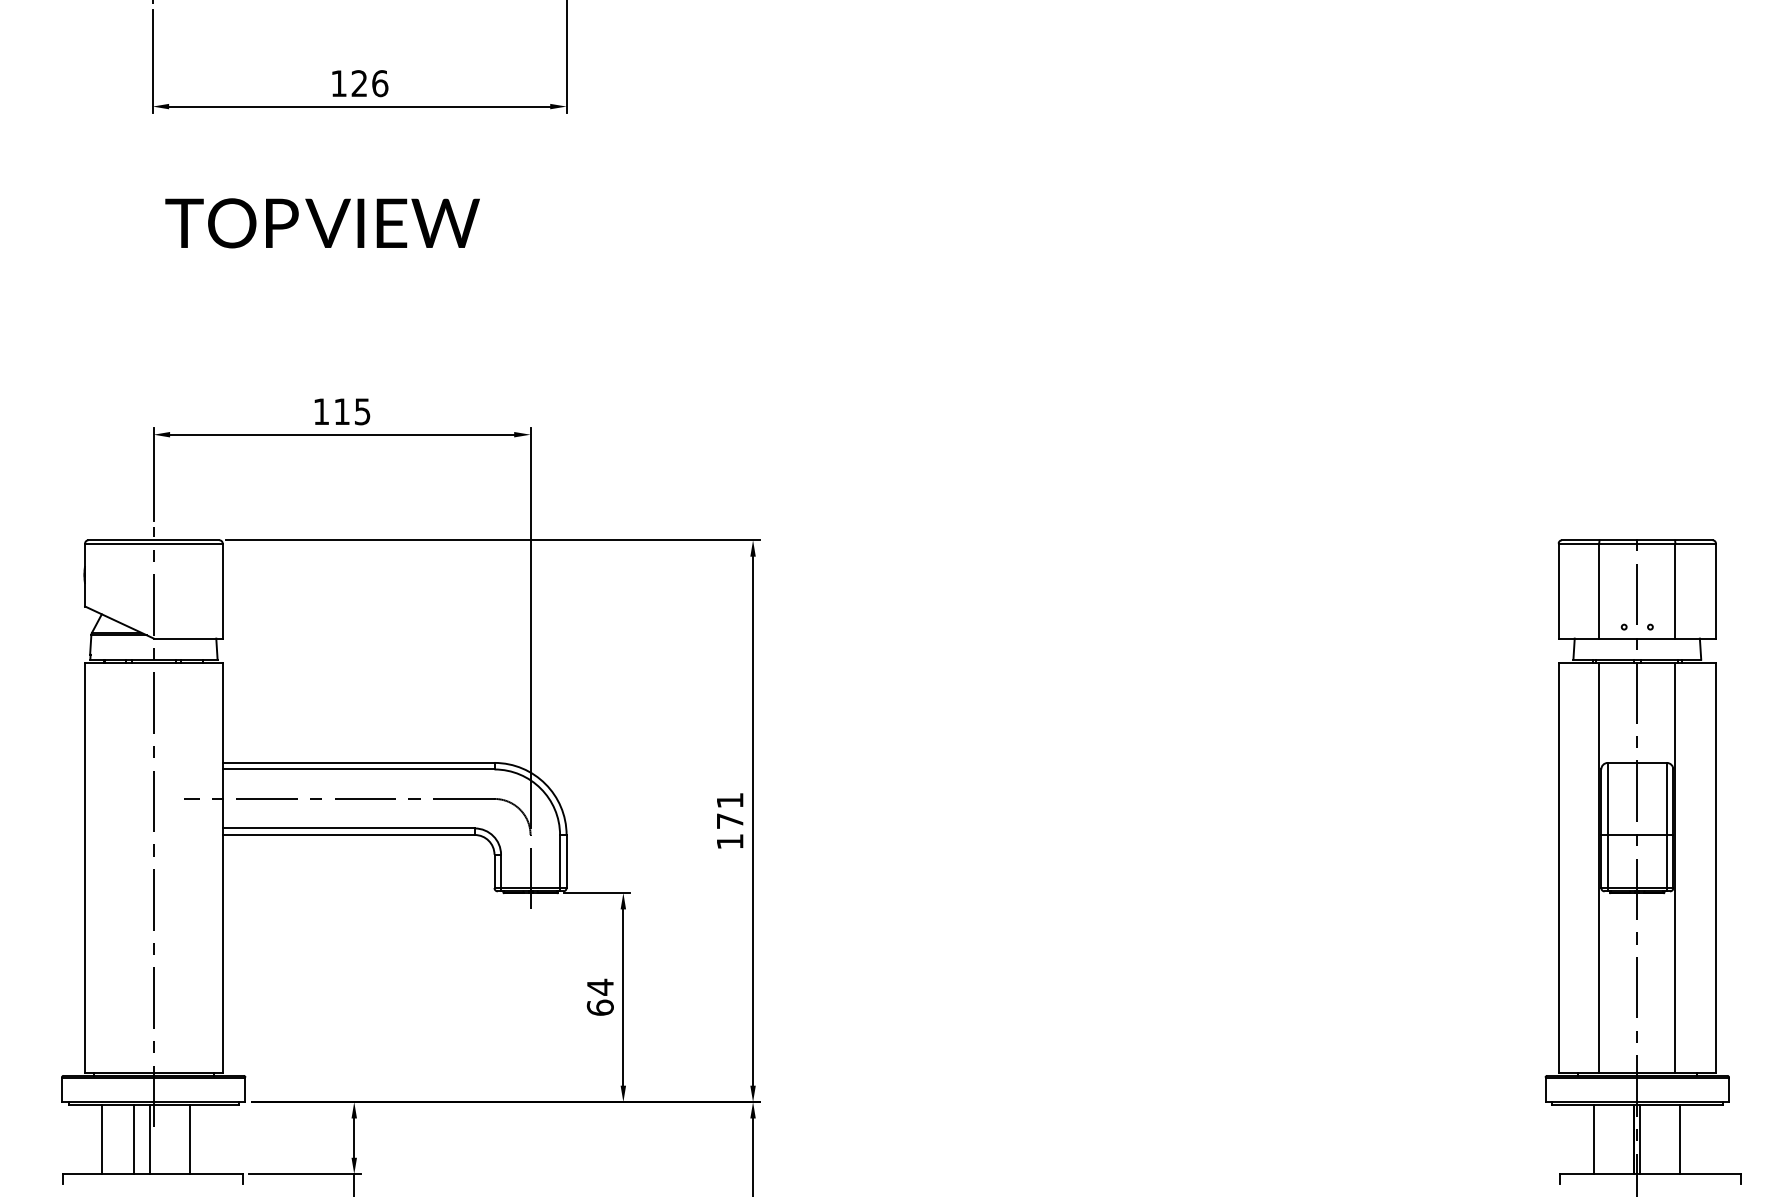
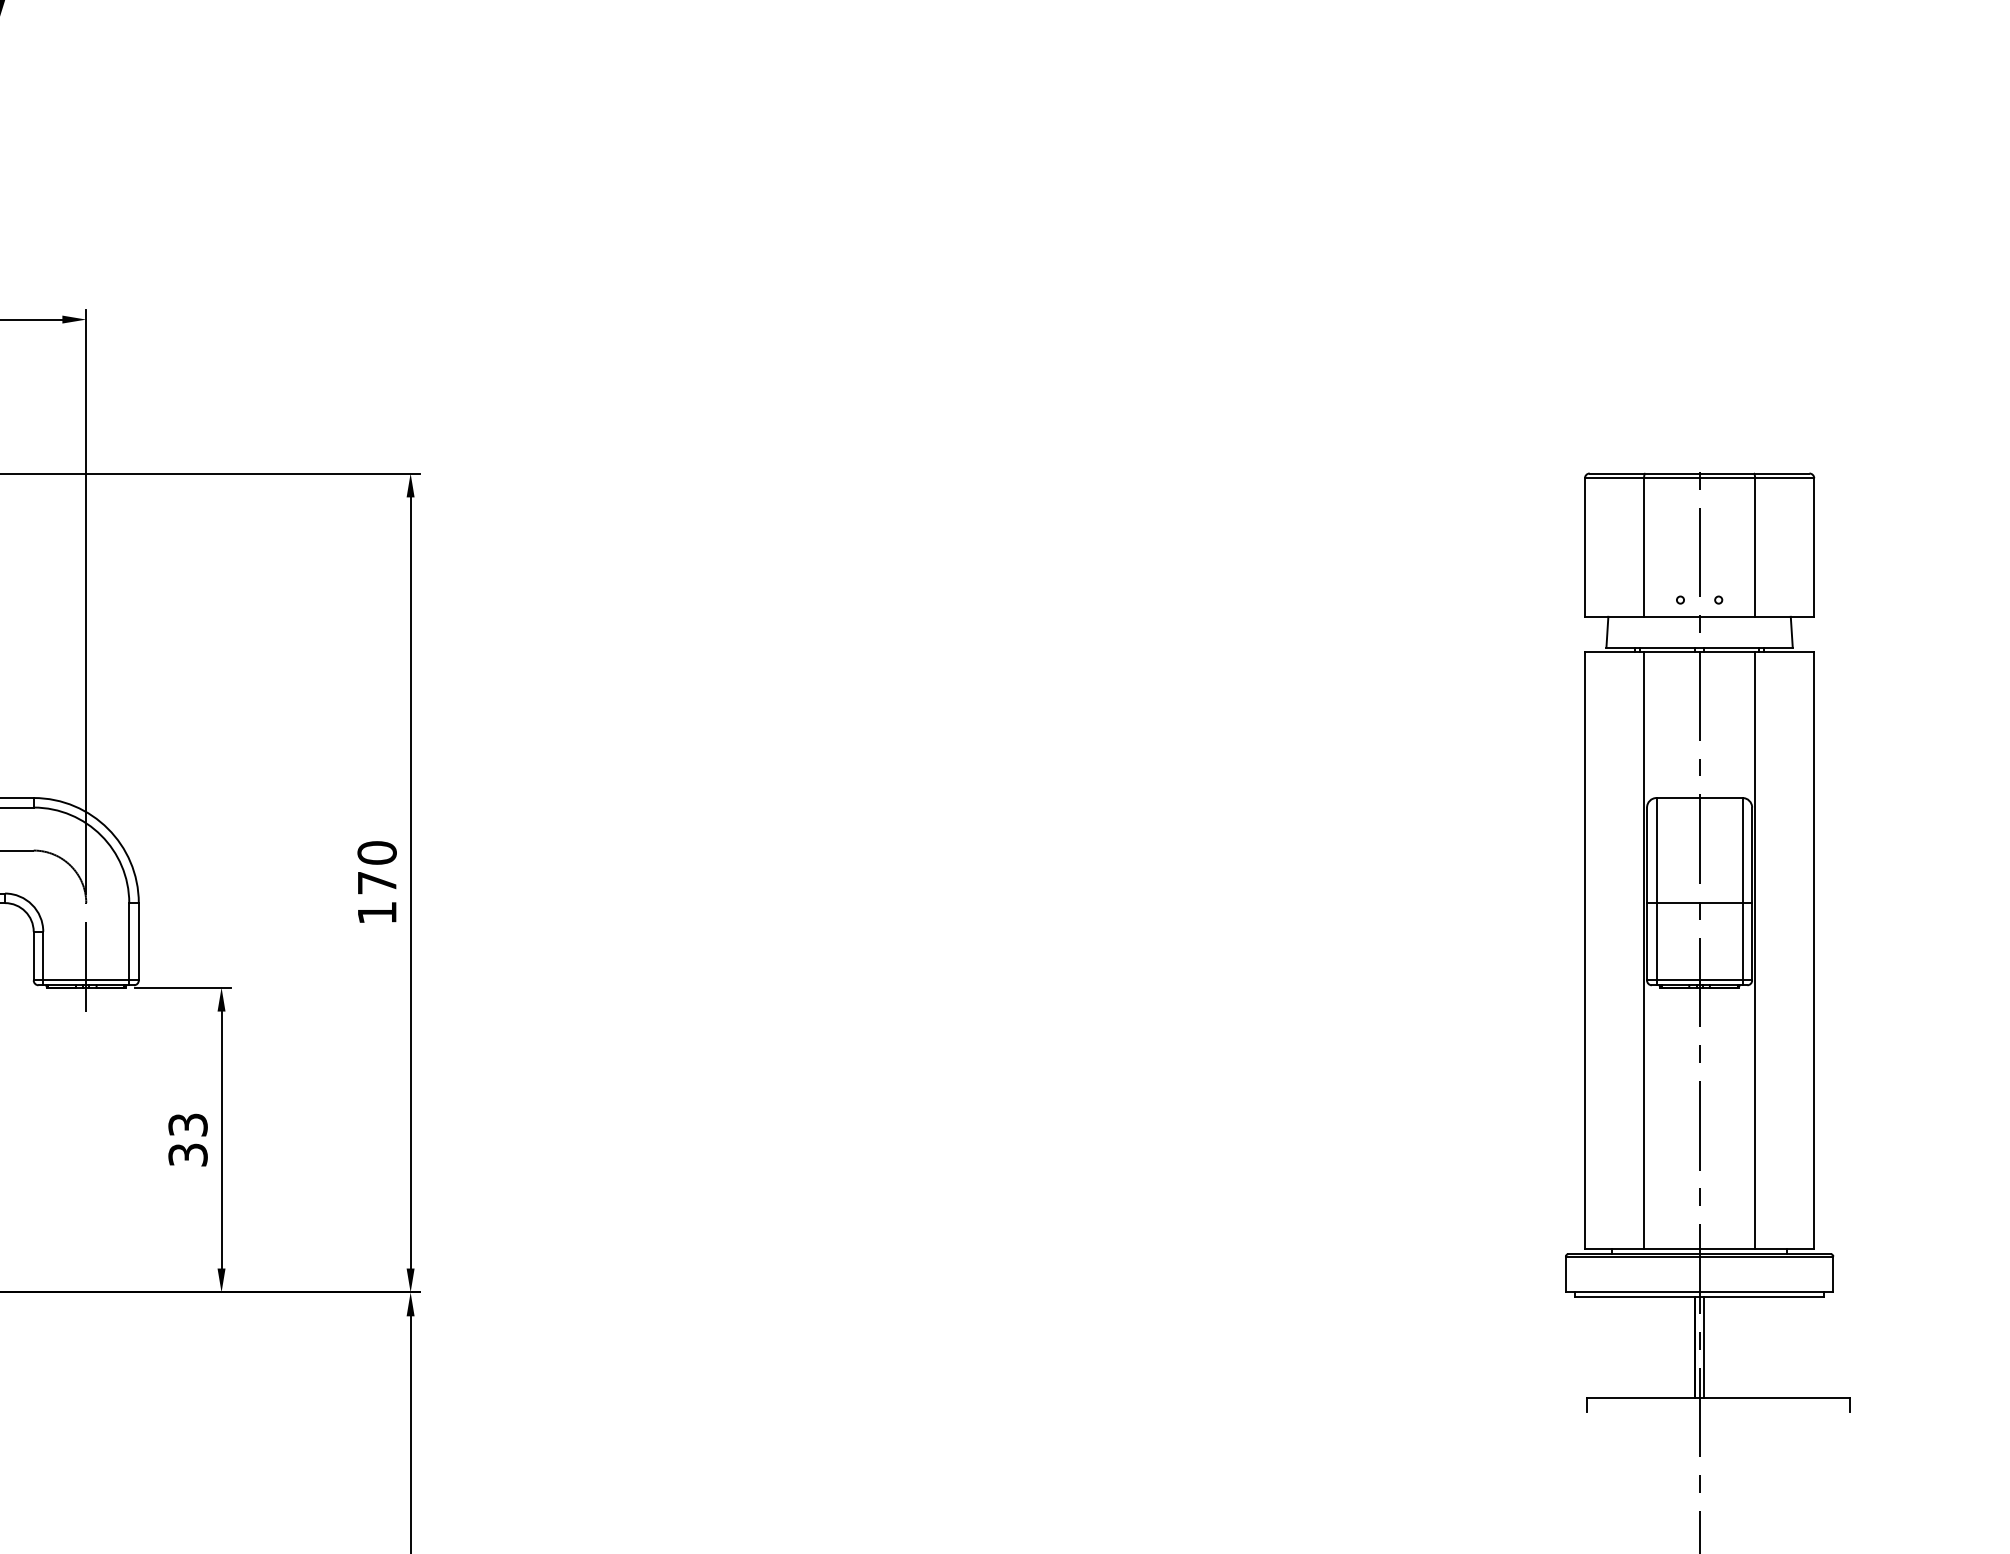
text: (729, 800) -> (376, 852), 171 -> 170
text: (599, 996) -> (186, 1138), 64 -> 33
line: (1594, 1139) -> (1637, 1346), removed
line: (1680, 1139) -> (1762, 1346), removed

